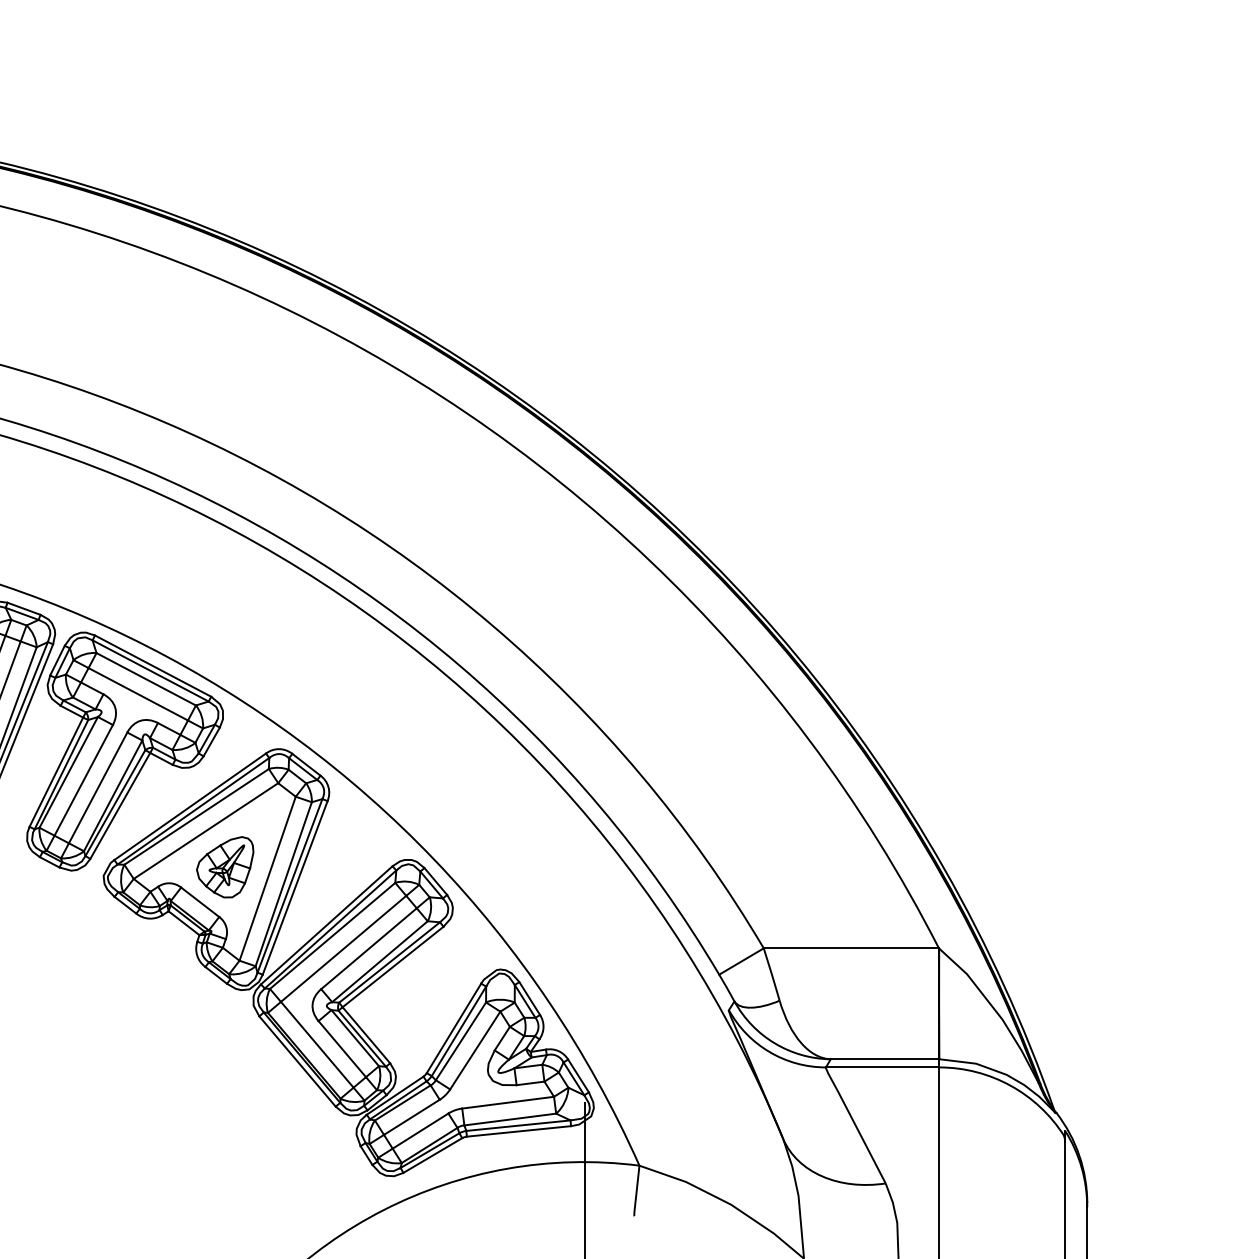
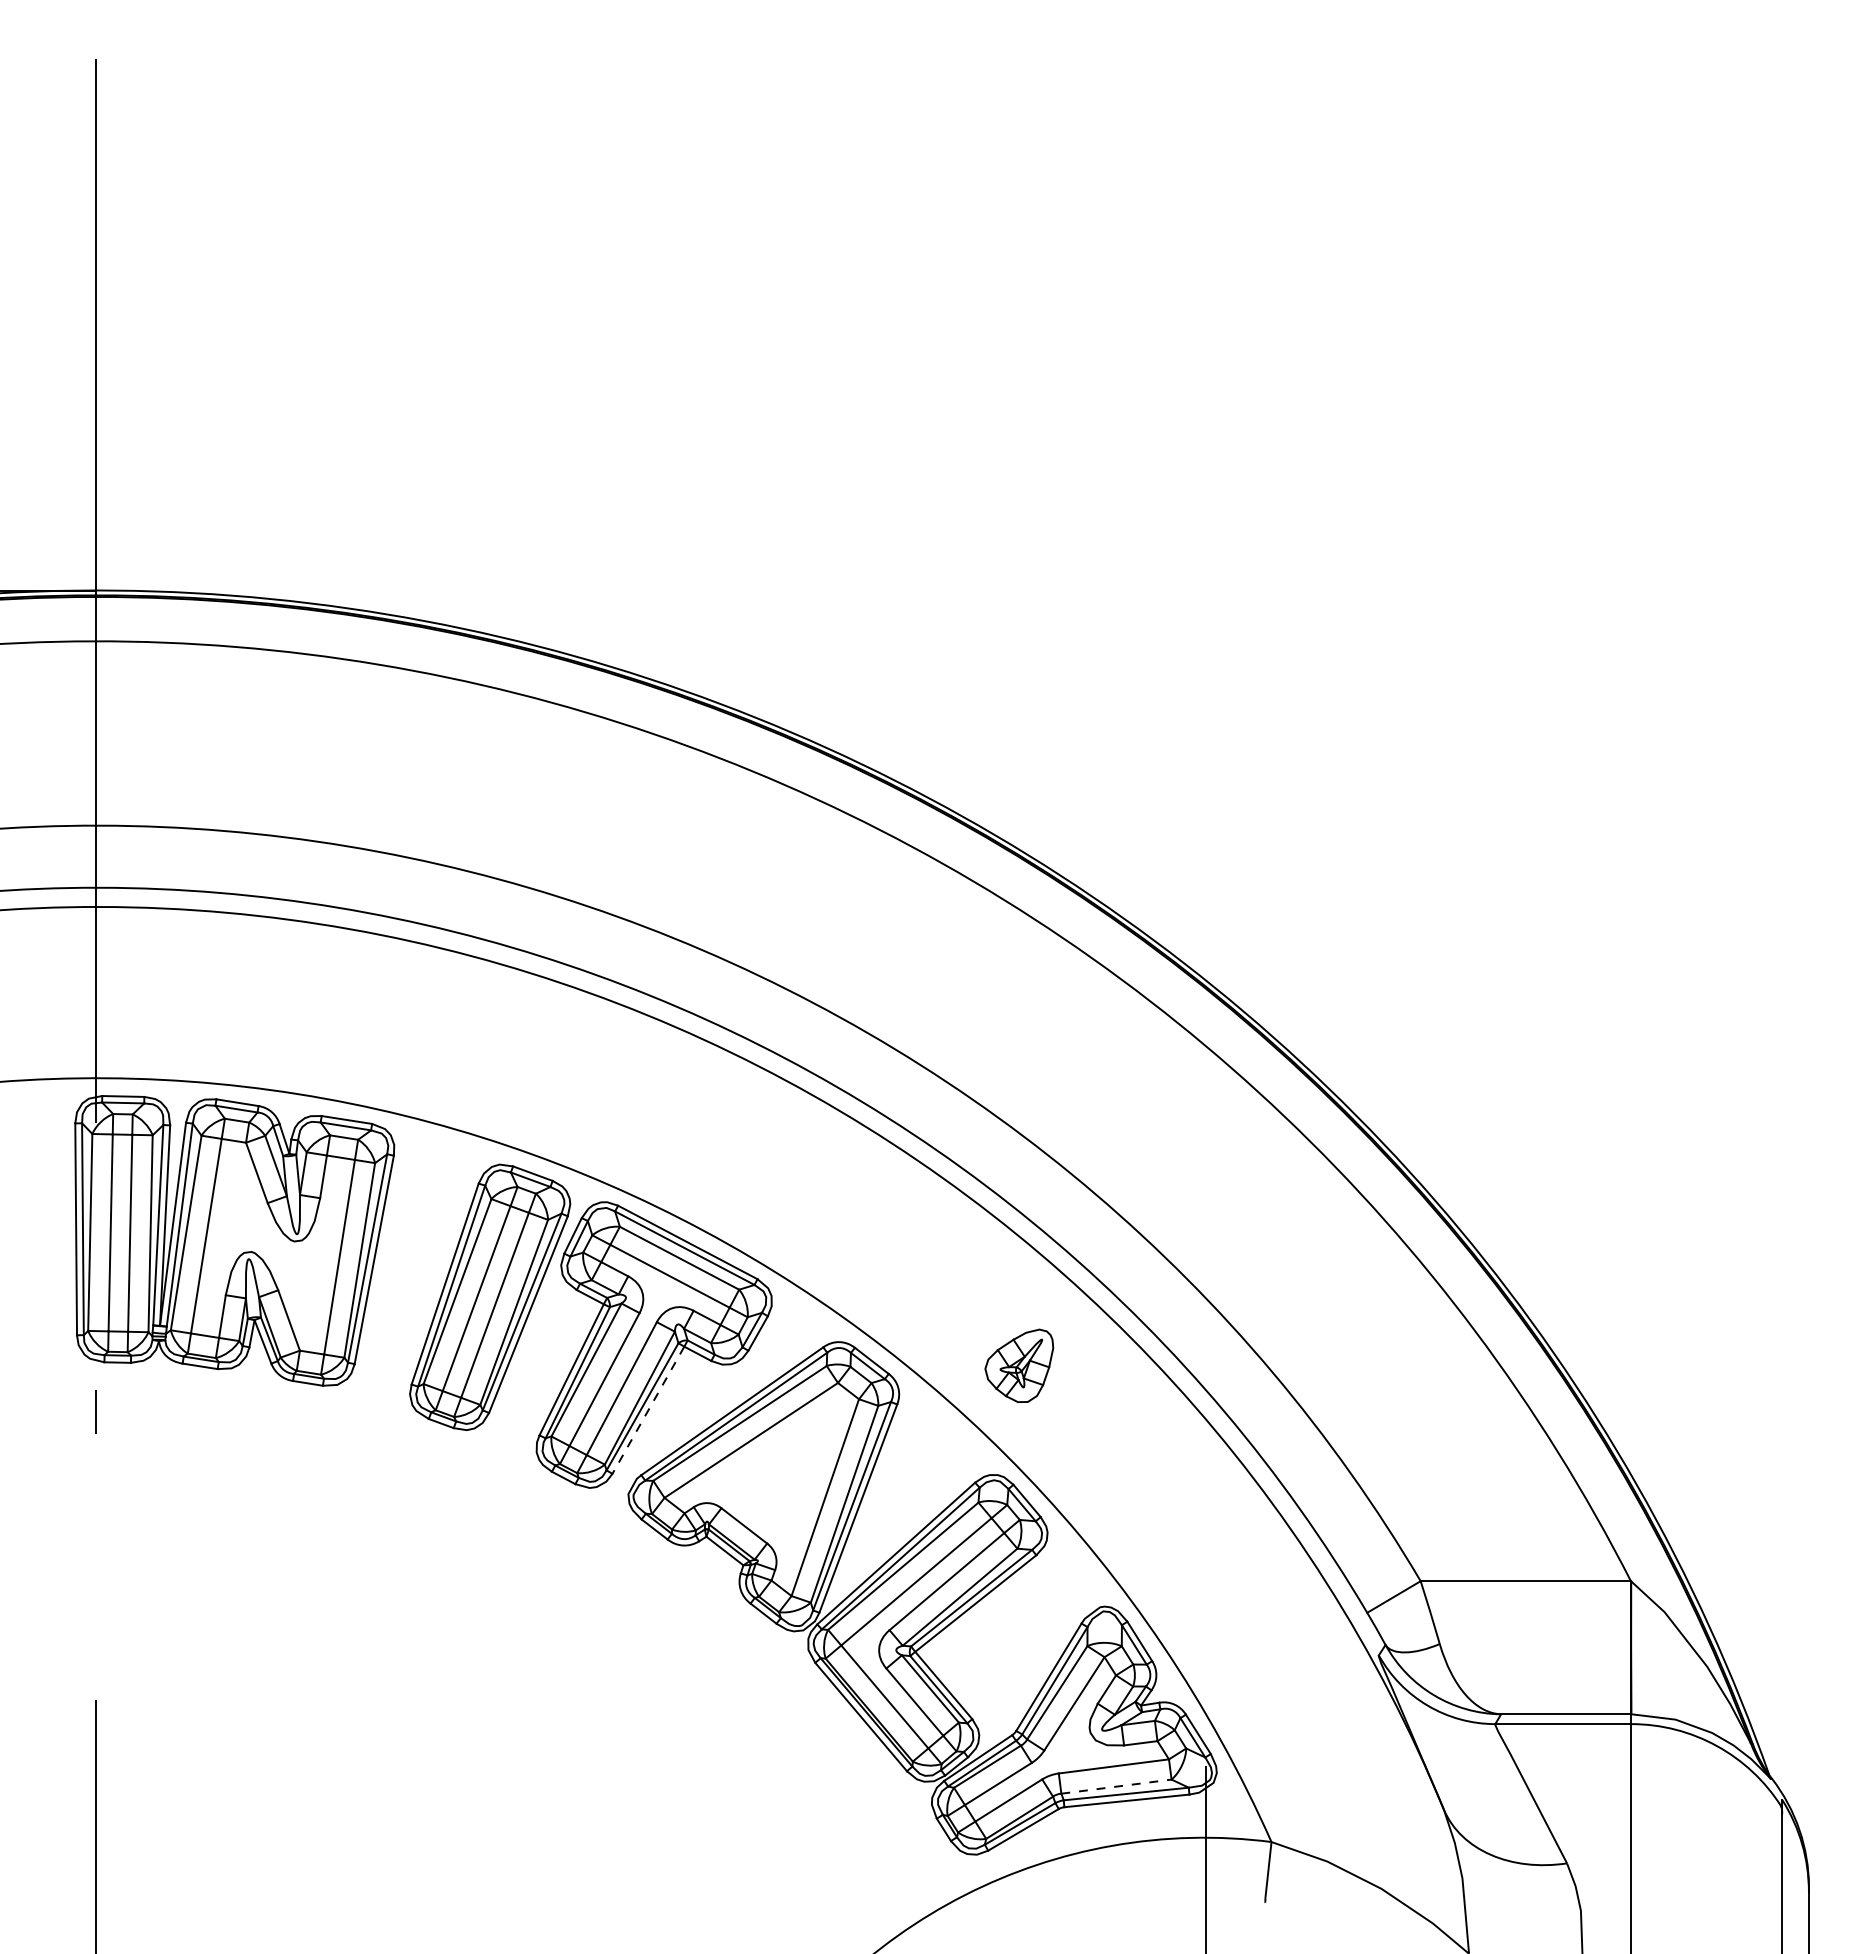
line: (120, 806) -> (648, 1410), solid -> dashed
part: (225, 866) -> (1019, 1365), moved
line: (510, 1119) -> (1116, 1786), solid -> dashed

